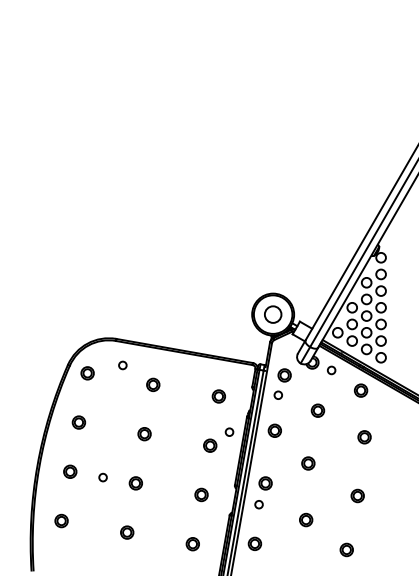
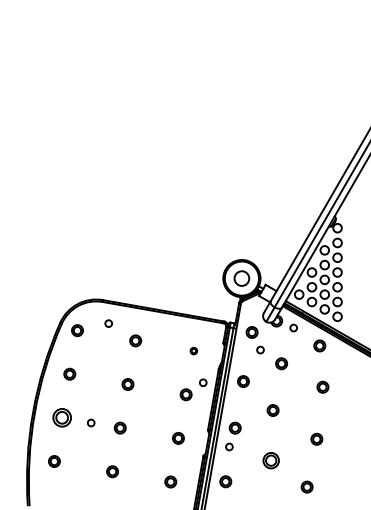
circle: (278, 394) -> (260, 349), moved
part: (218, 395) -> (193, 350), size x0.6
part: (69, 471) -> (61, 417), size x1.6
part: (305, 519) -> (270, 460), size x1.4

